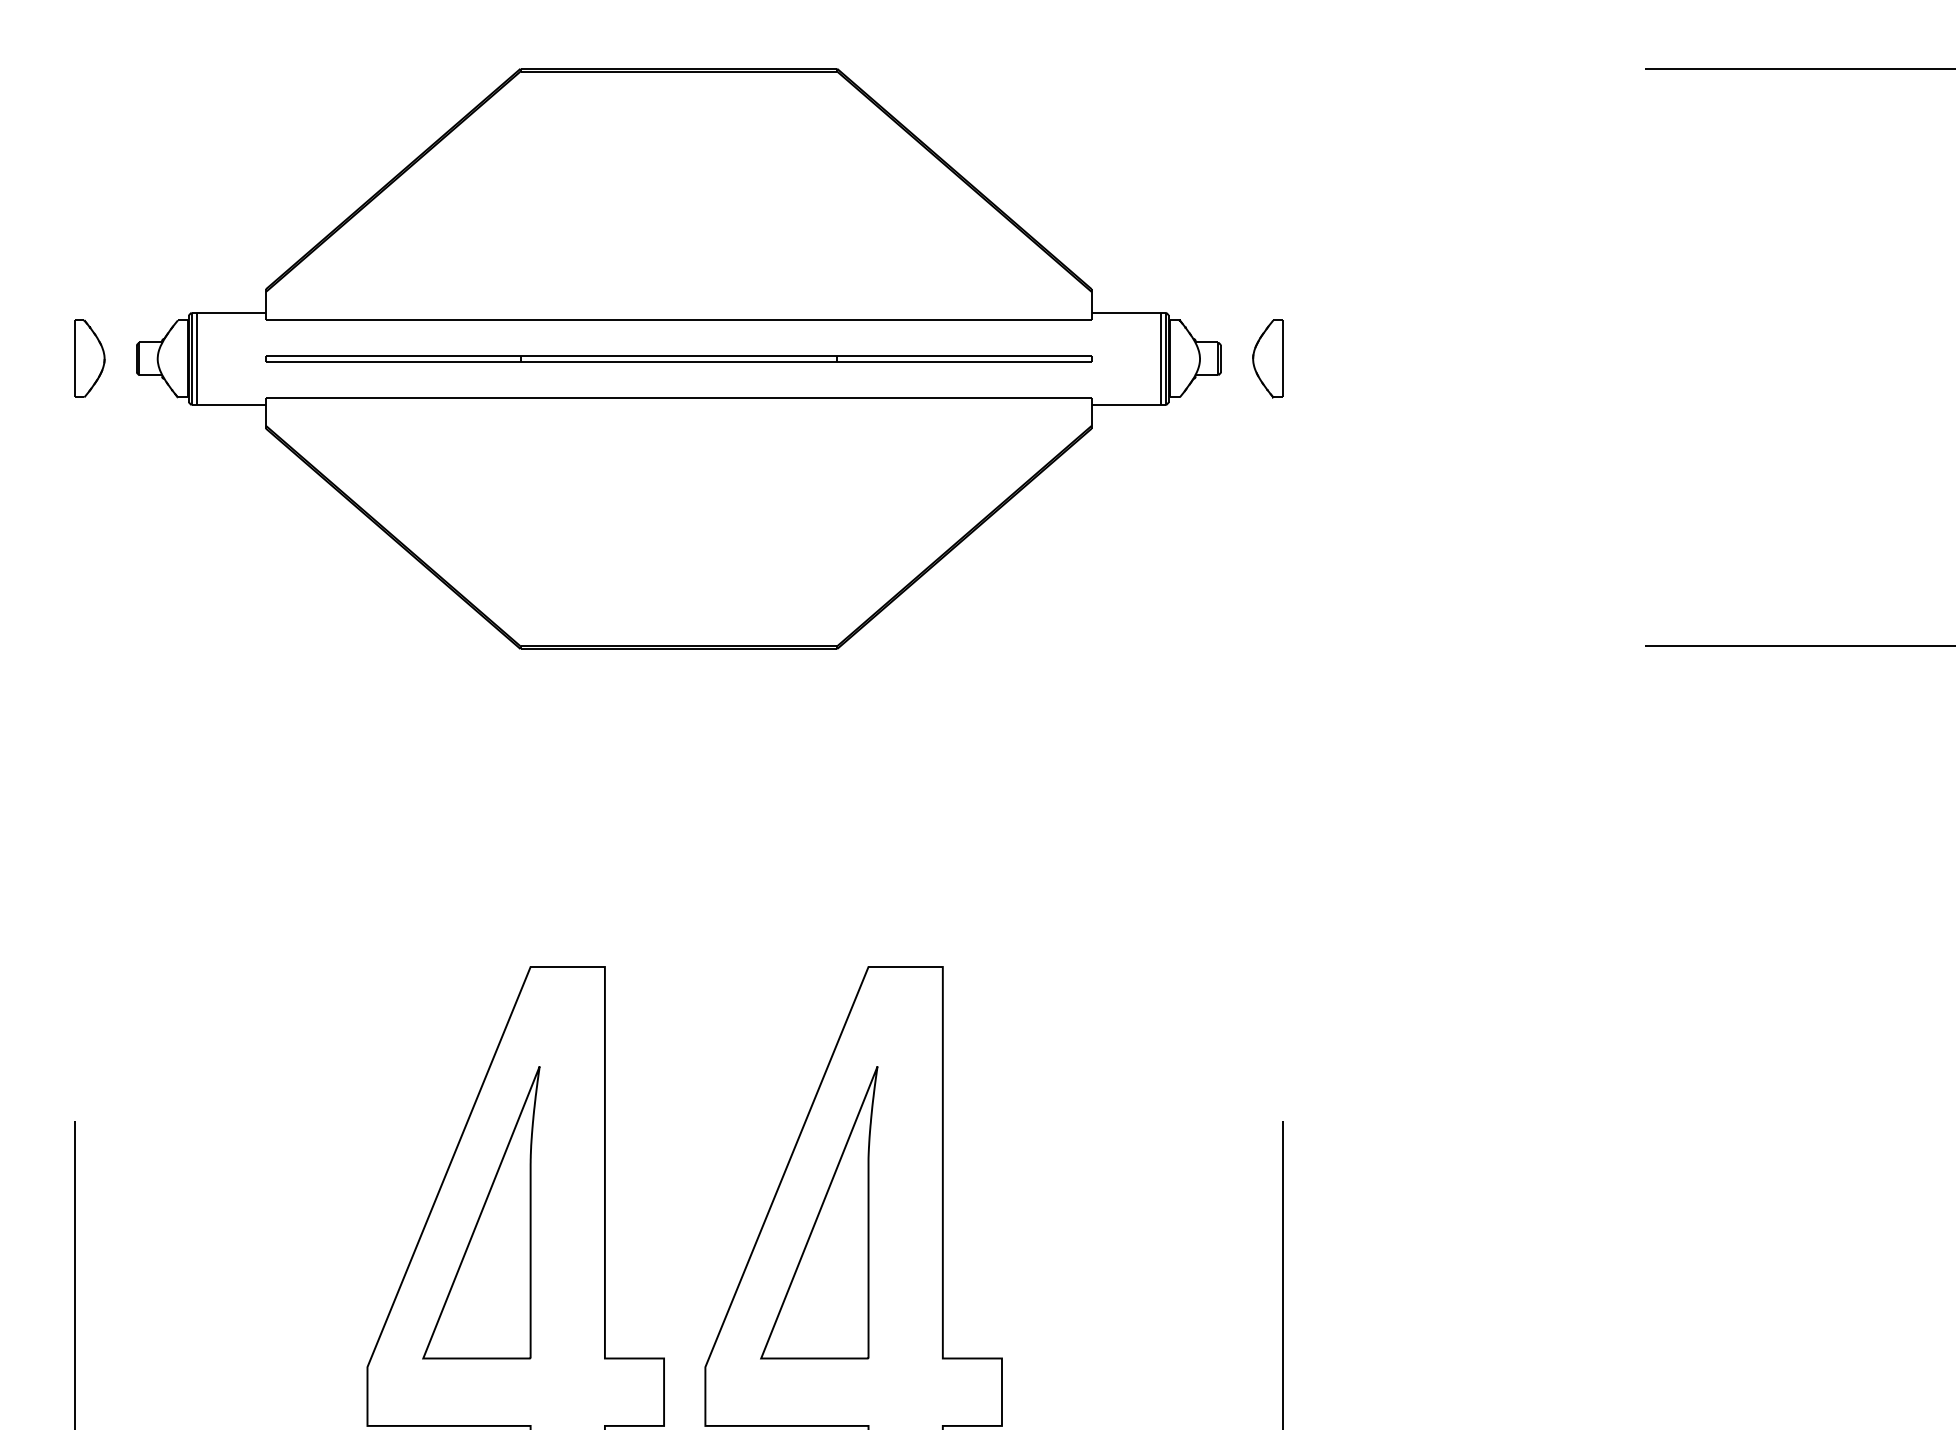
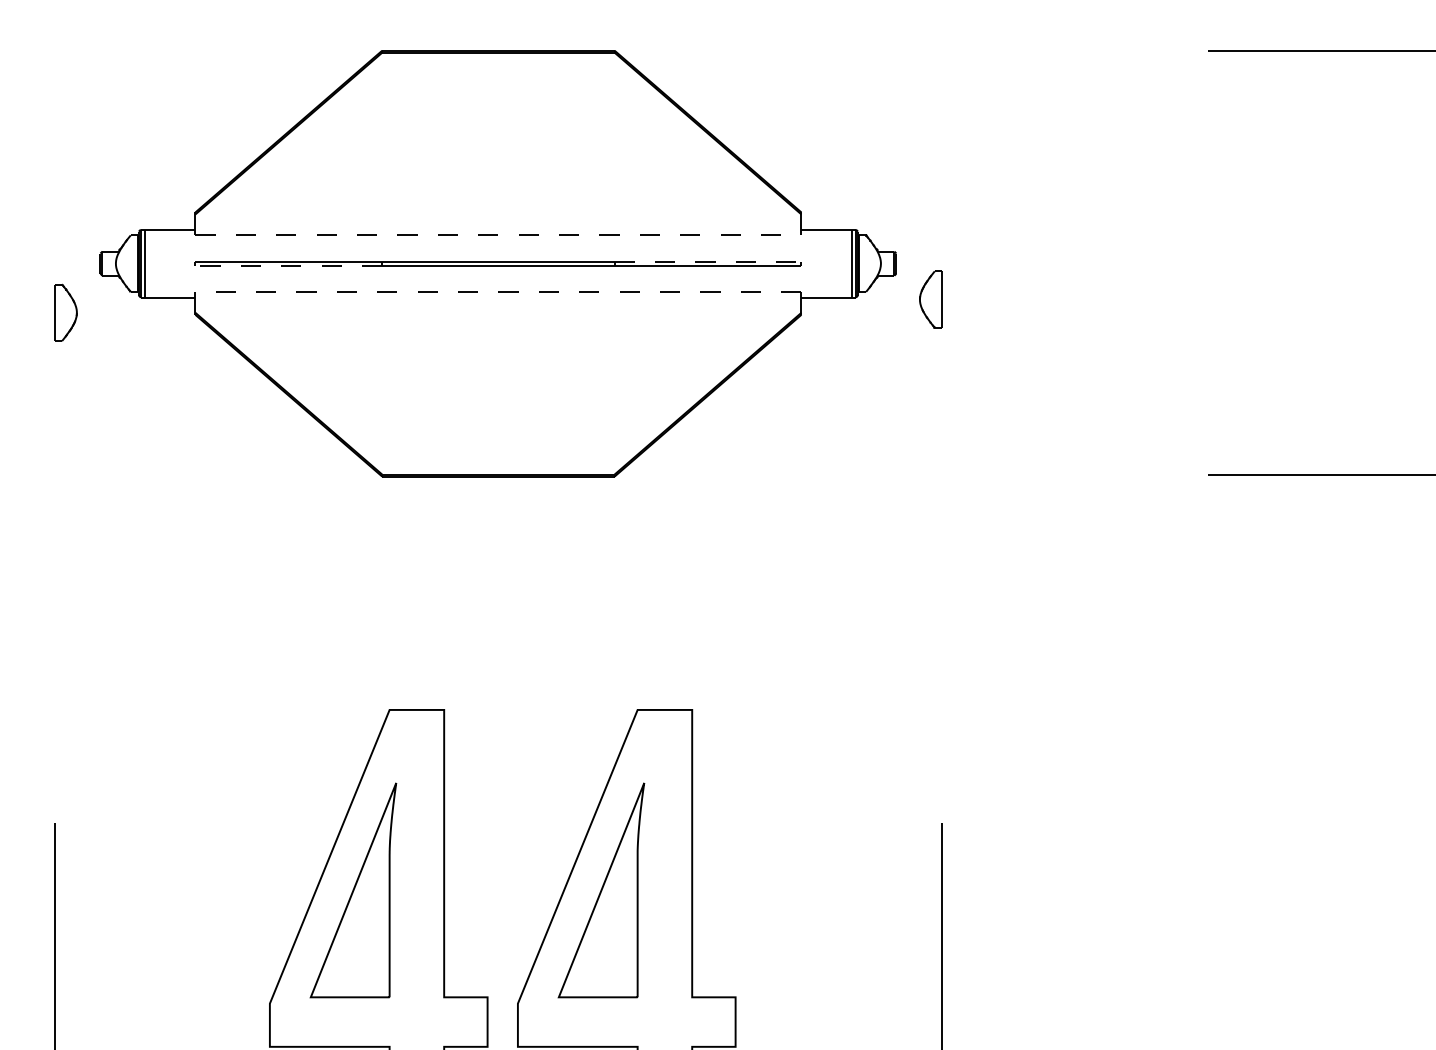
line: (678, 320) -> (498, 235), solid -> dashed
line: (964, 356) -> (708, 261), solid -> dashed
part: (89, 358) -> (65, 312), moved
part: (1267, 358) -> (930, 299), moved
line: (392, 361) -> (288, 265), solid -> dashed
line: (678, 397) -> (498, 291), solid -> dashed

